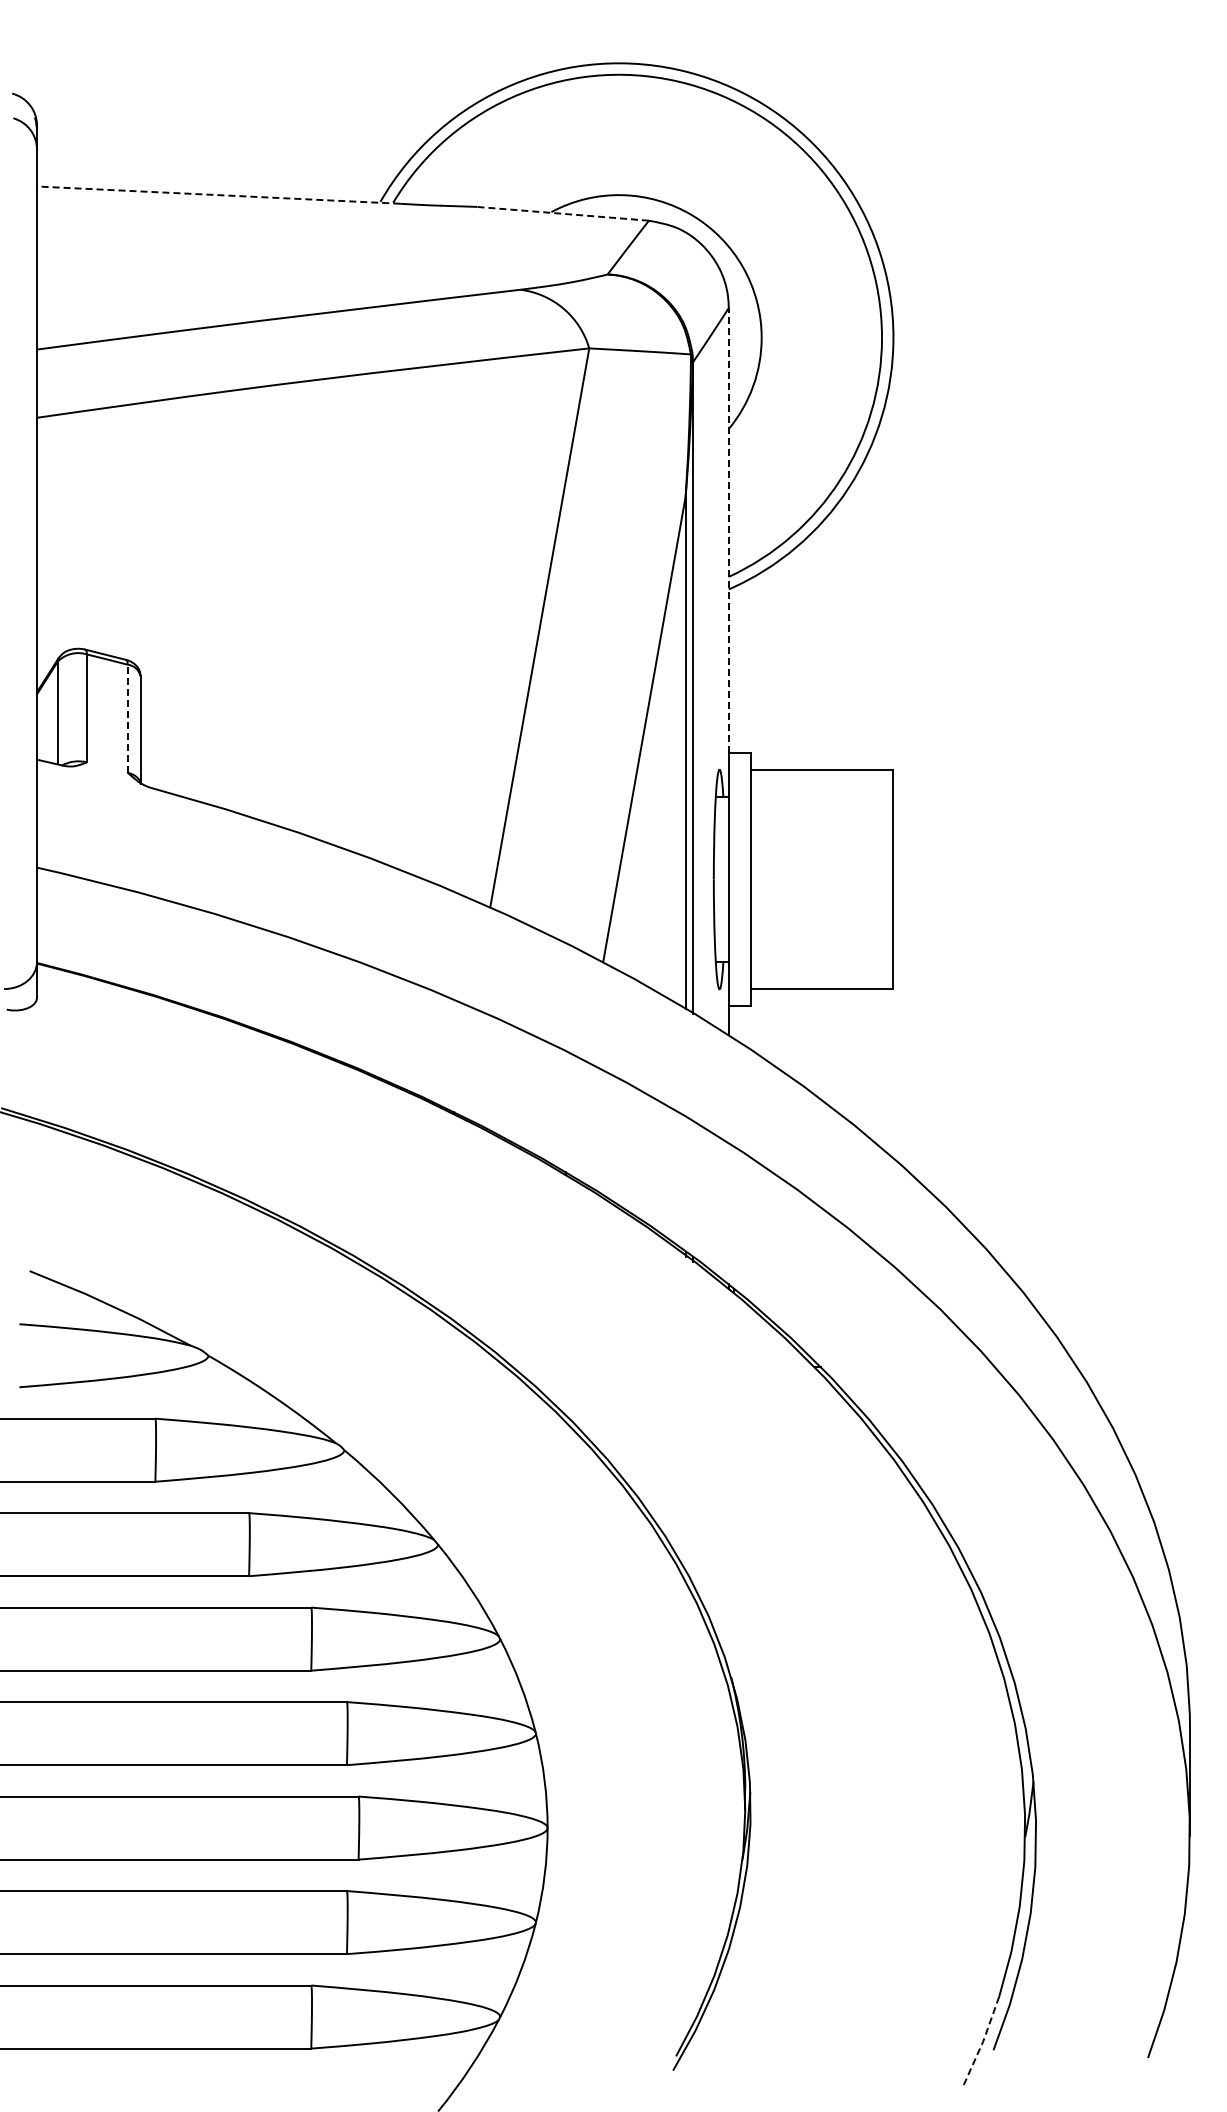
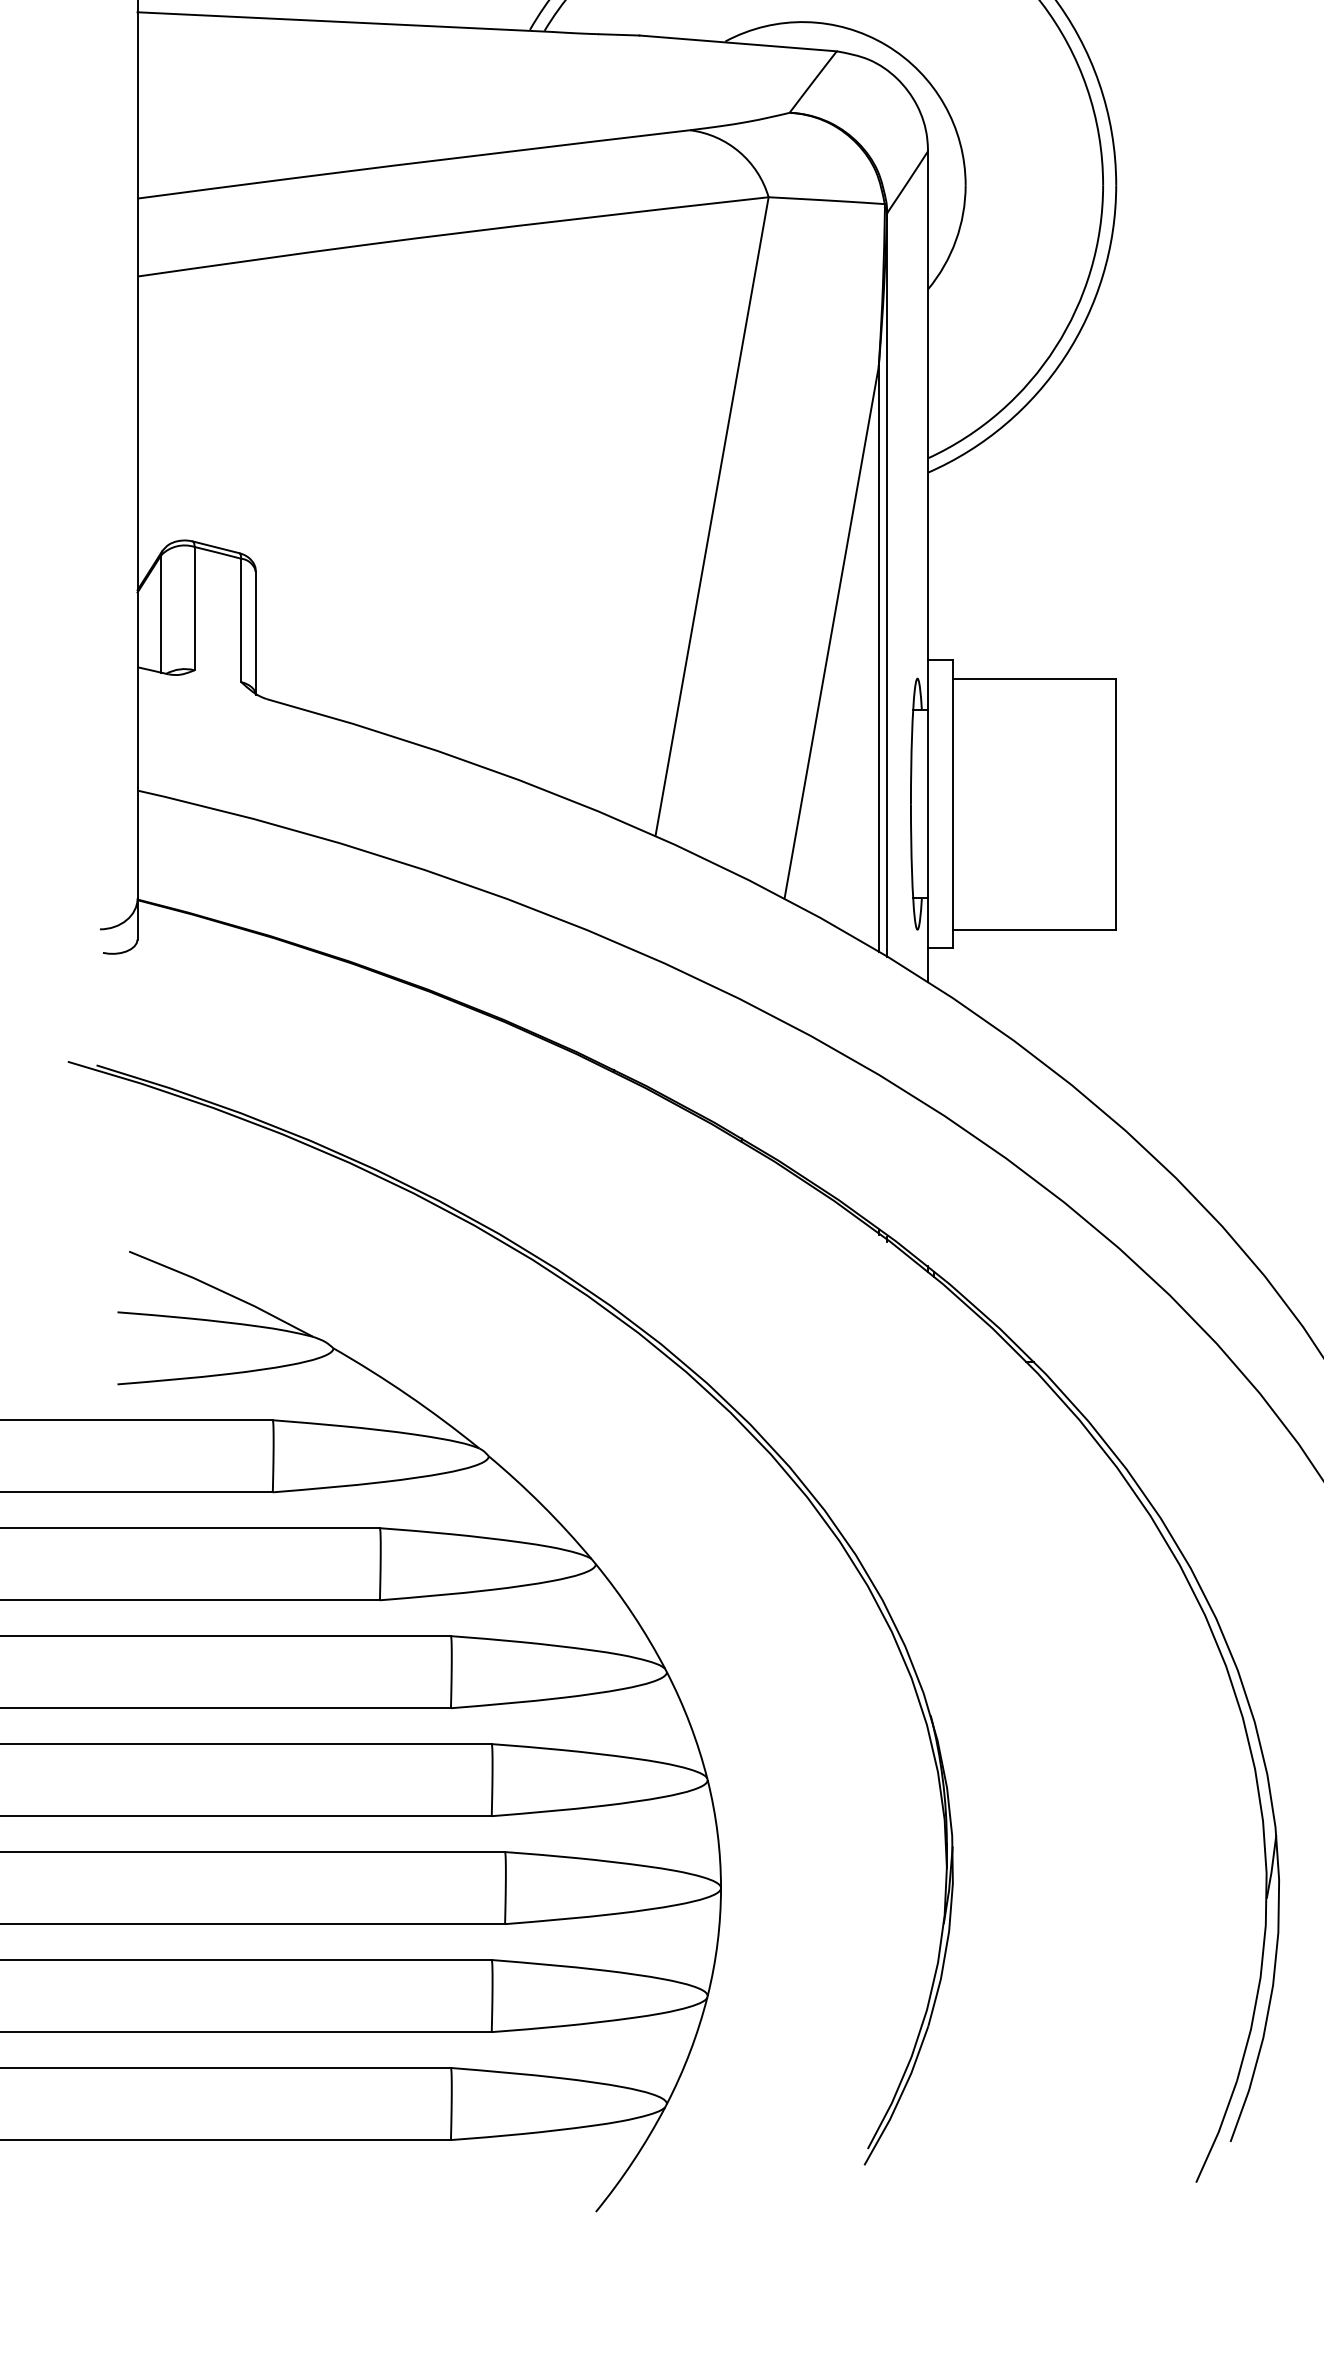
line: (218, 195) -> (344, 22), dashed -> solid
line: (562, 213) -> (738, 43), dashed -> solid
line: (728, 530) -> (927, 405), dashed -> solid
line: (127, 718) -> (240, 620), dashed -> solid
line: (983, 2041) -> (1219, 2131), dashed -> solid

